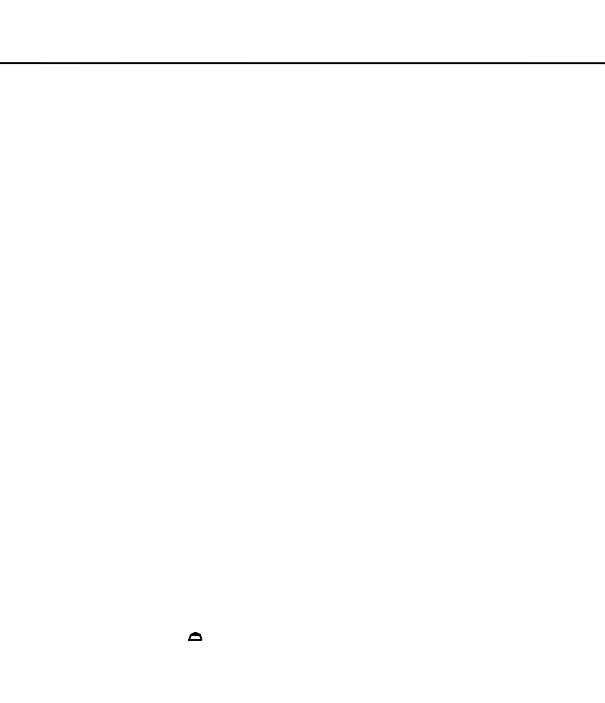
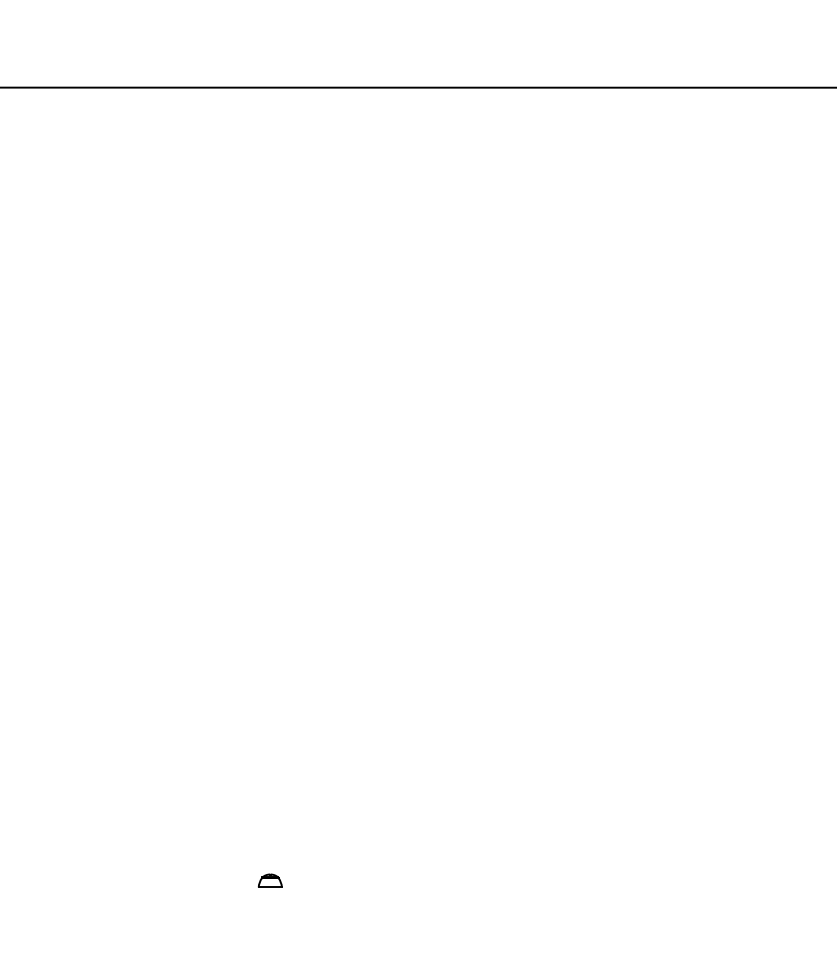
part: (195, 636) -> (270, 880), size x1.4

